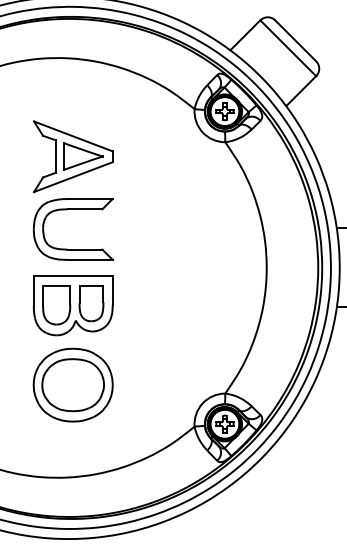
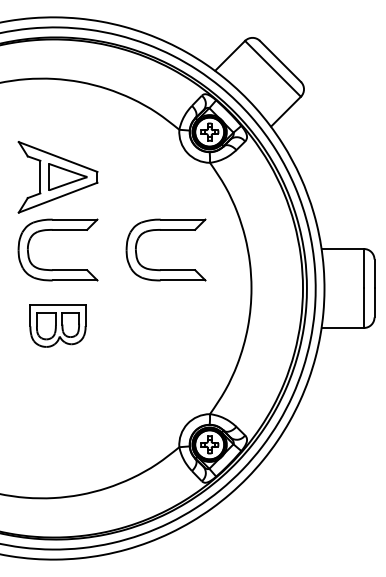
part: (180, 209) -> (165, 230), added
part: (72, 304) -> (57, 325), size x0.7
part: (72, 384) -> (57, 405), removed

